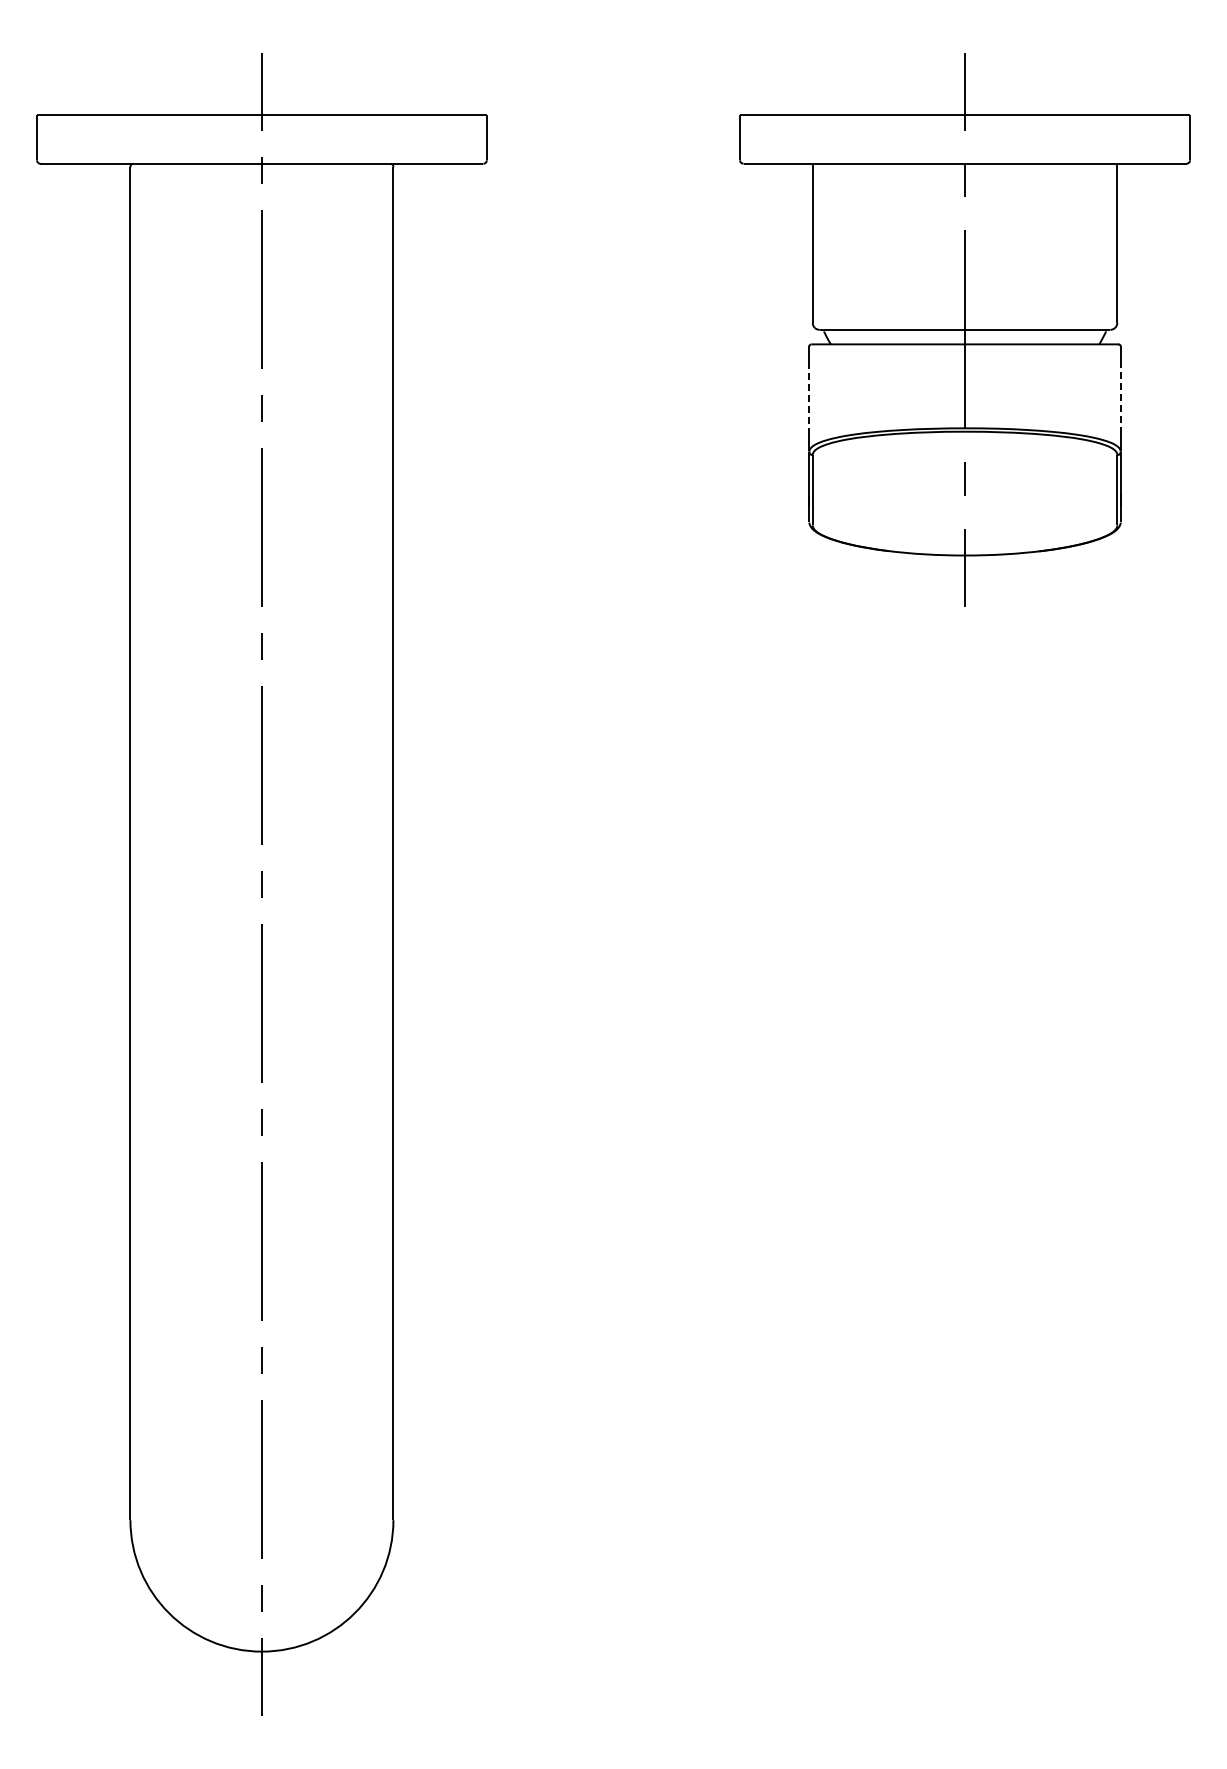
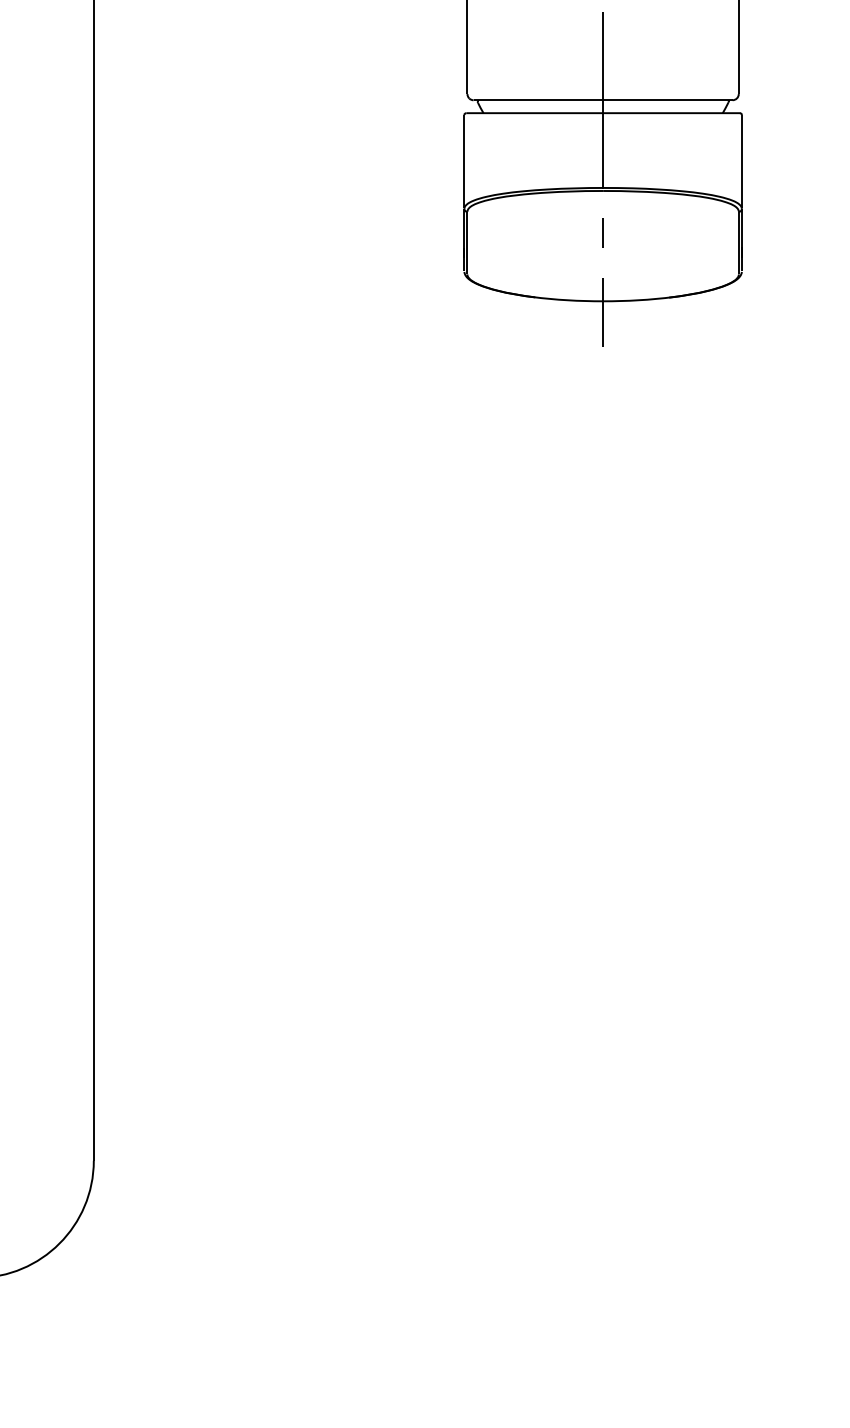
line: (1120, 397) -> (741, 160), dashed -> solid
line: (809, 398) -> (464, 161), dashed -> solid

